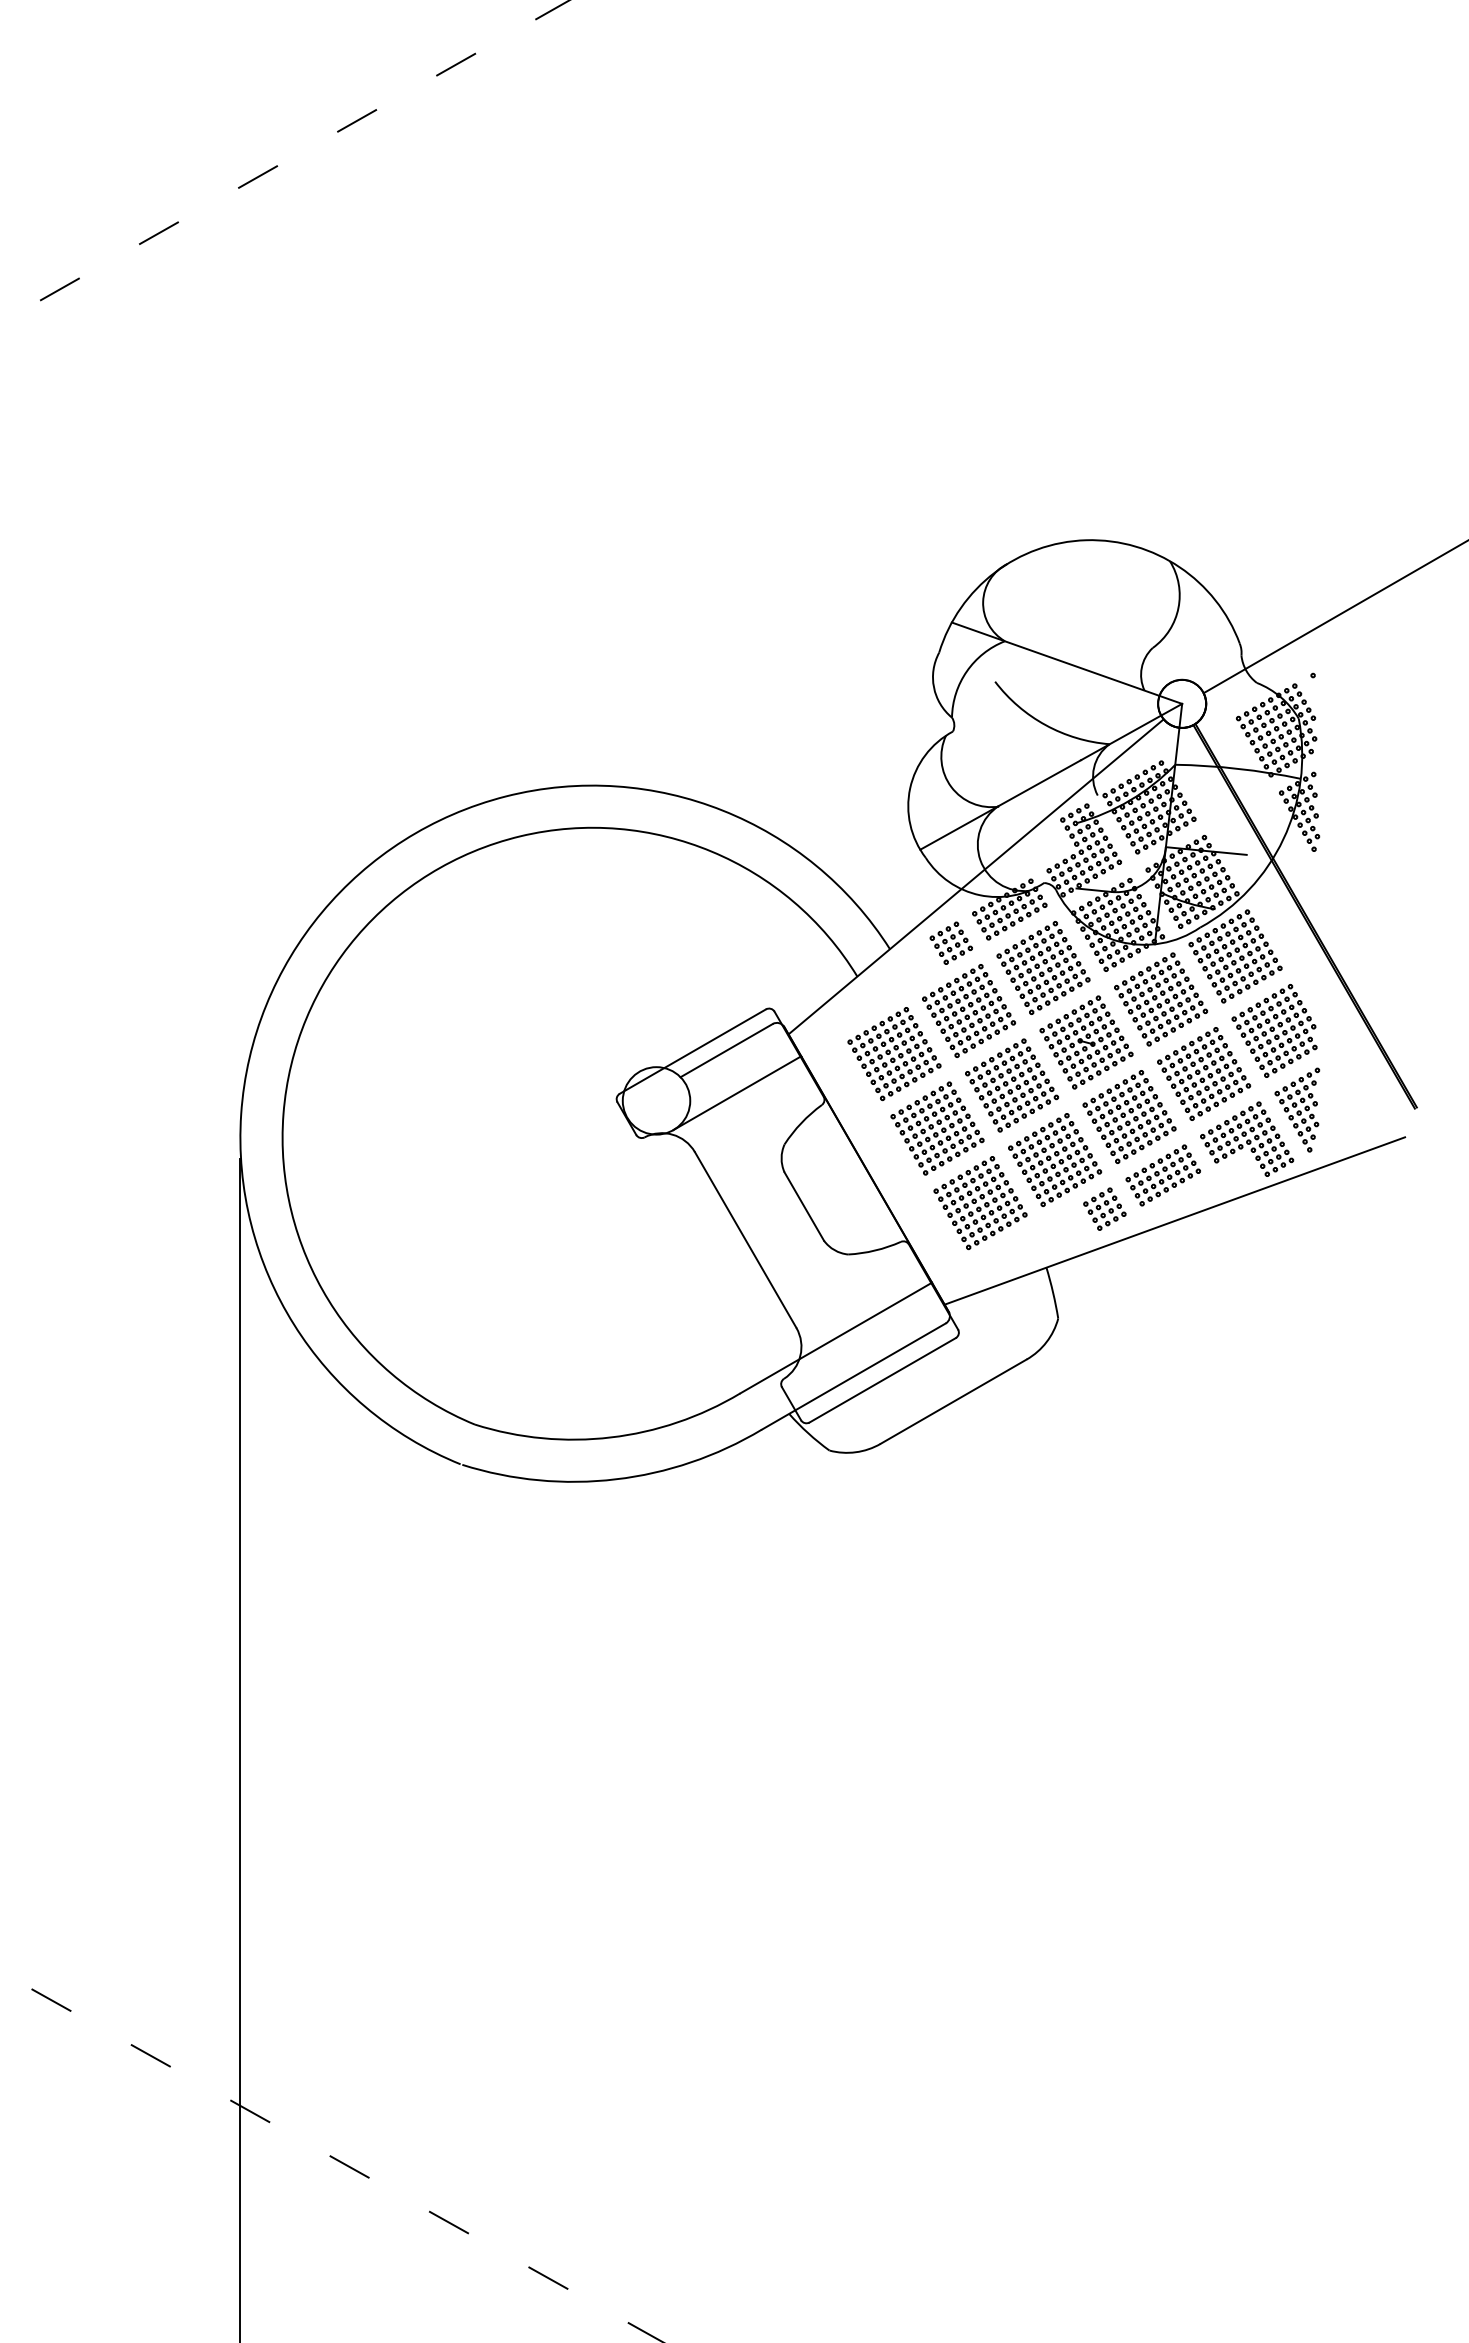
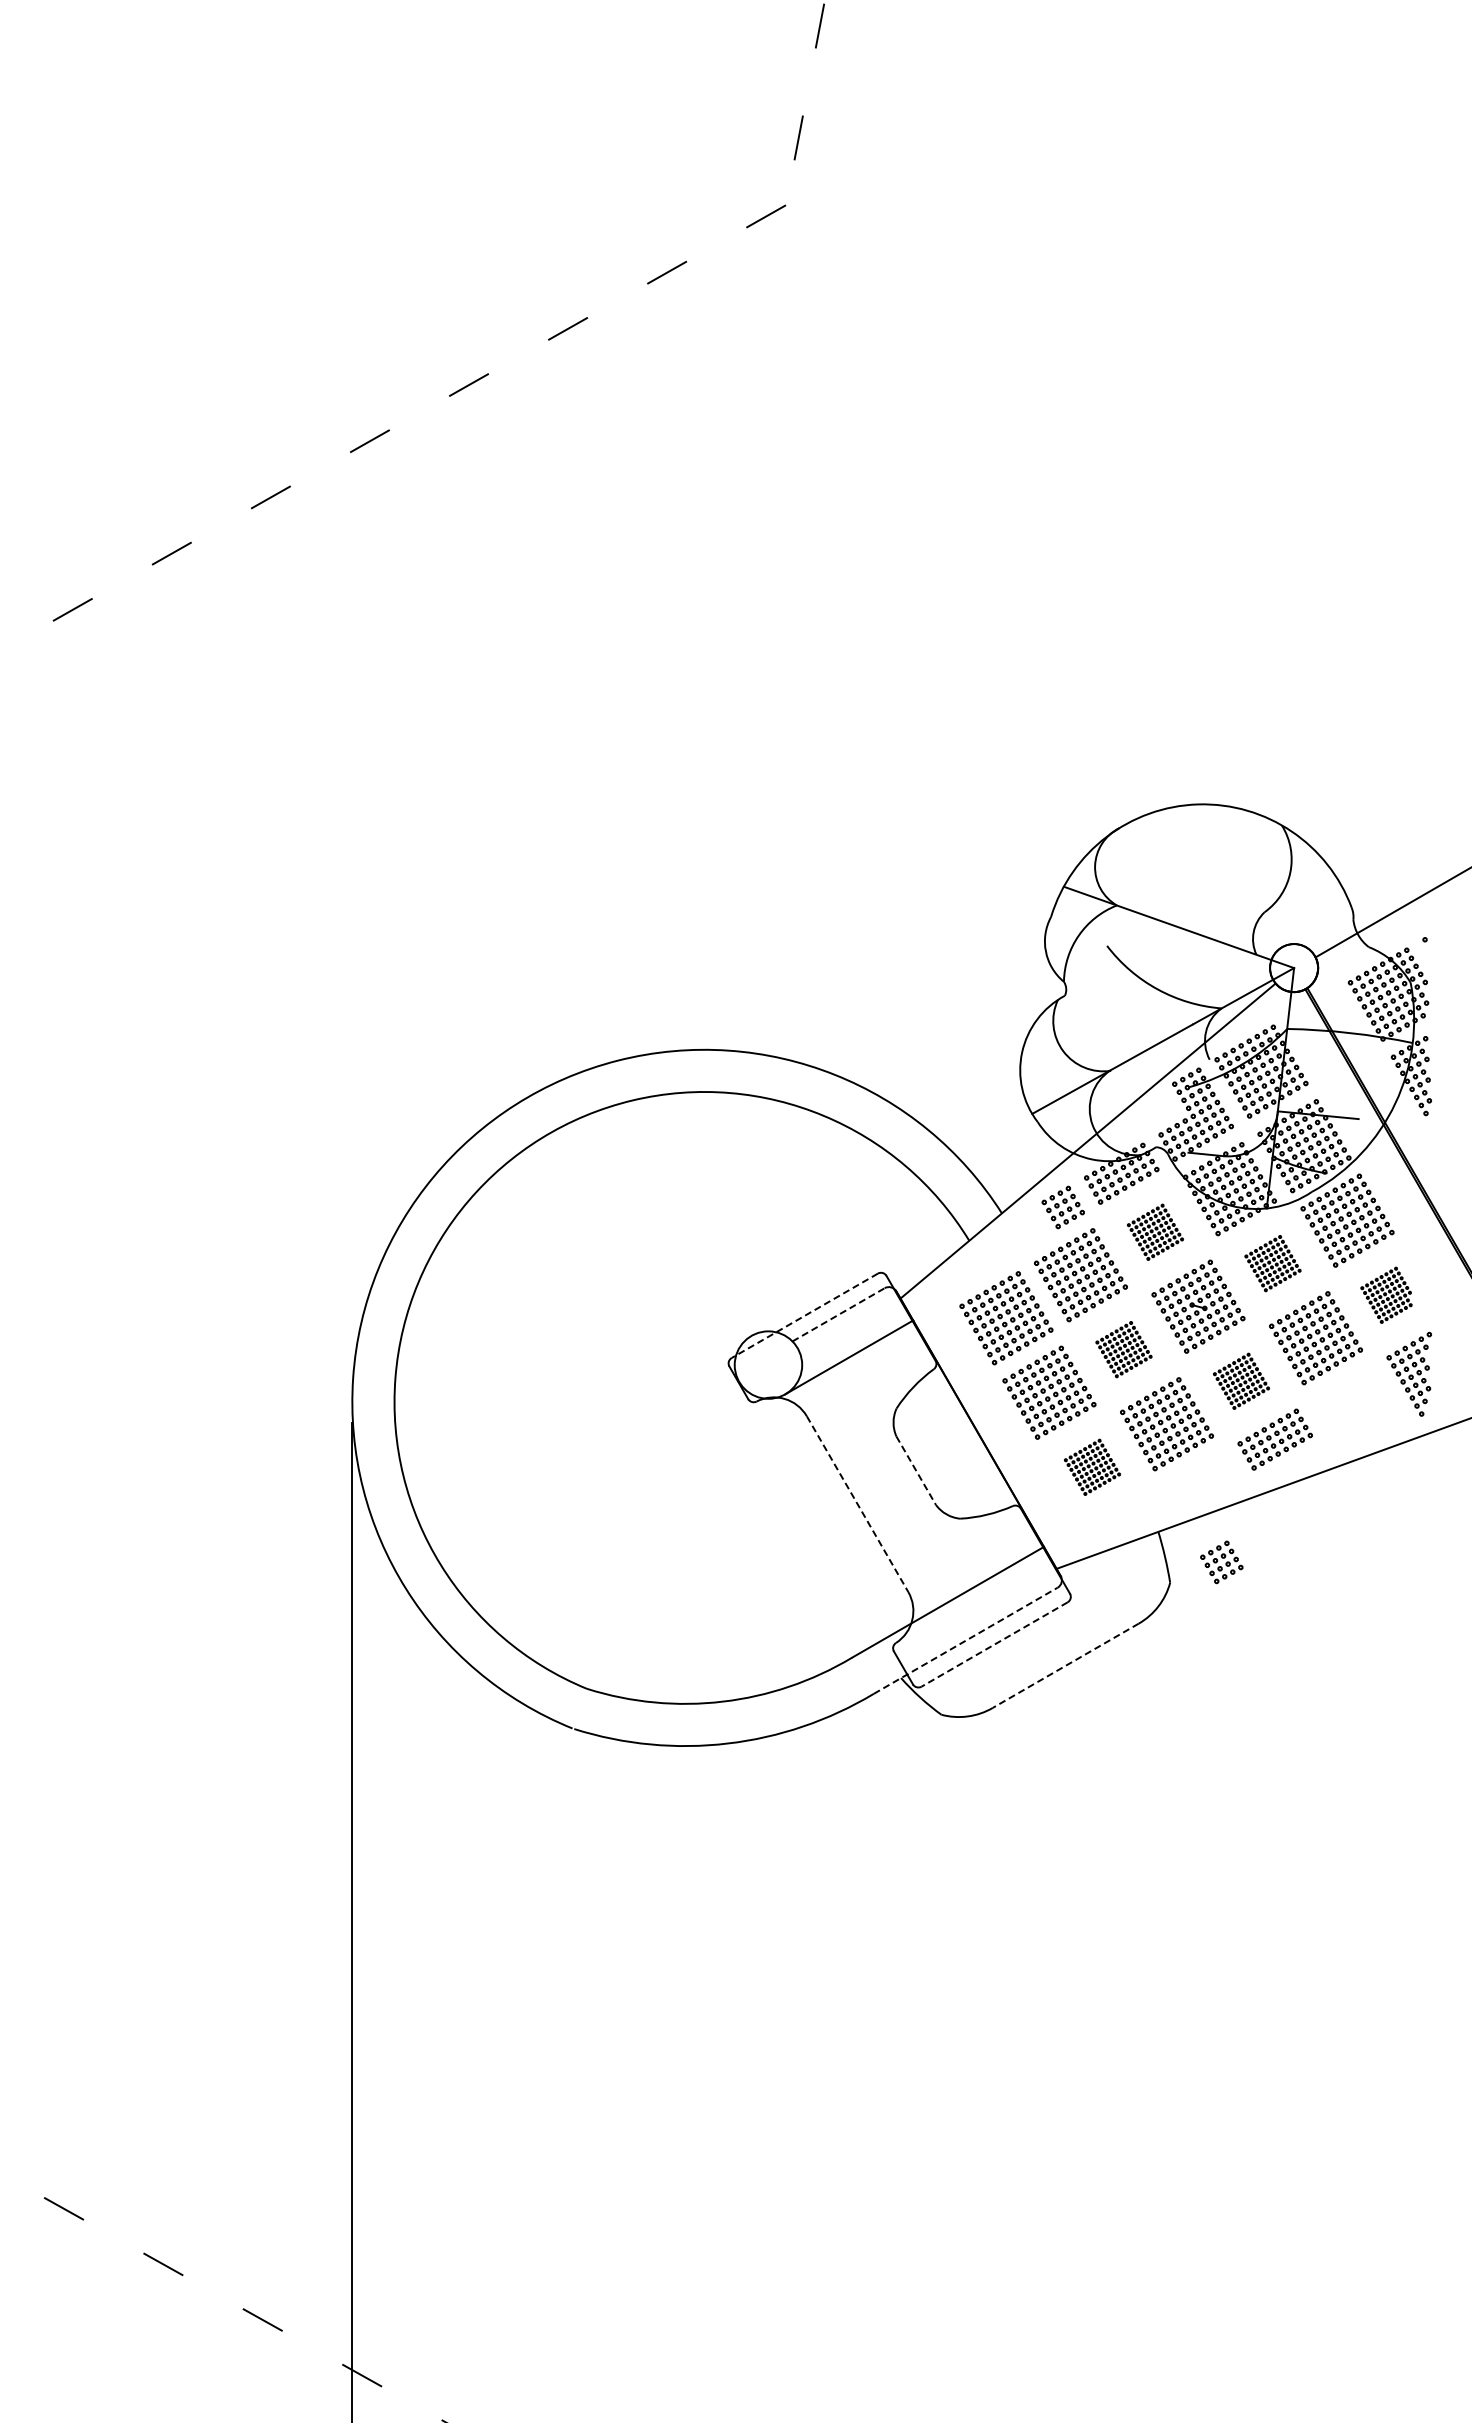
part: (1043, 968) -> (1155, 1232), size x0.6
part: (1160, 999) -> (1272, 1263), size x0.6
part: (1274, 1031) -> (1386, 1295), size x0.6
line: (727, 1050) -> (839, 1314), solid -> dashed
line: (692, 1052) -> (804, 1316), solid -> dashed
part: (1011, 1085) -> (1123, 1349), size x0.6
part: (1129, 1117) -> (1241, 1381), size x0.6
part: (1246, 1139) -> (1358, 1403), removed
part: (980, 1203) -> (1092, 1467), size x0.6
line: (804, 1206) -> (916, 1470), solid -> dashed
part: (1104, 1209) -> (1221, 1562), moved
line: (745, 1240) -> (857, 1504), solid -> dashed
line: (854, 1376) -> (966, 1640), solid -> dashed
line: (882, 1380) -> (994, 1644), solid -> dashed
line: (953, 1402) -> (1065, 1666), solid -> dashed

